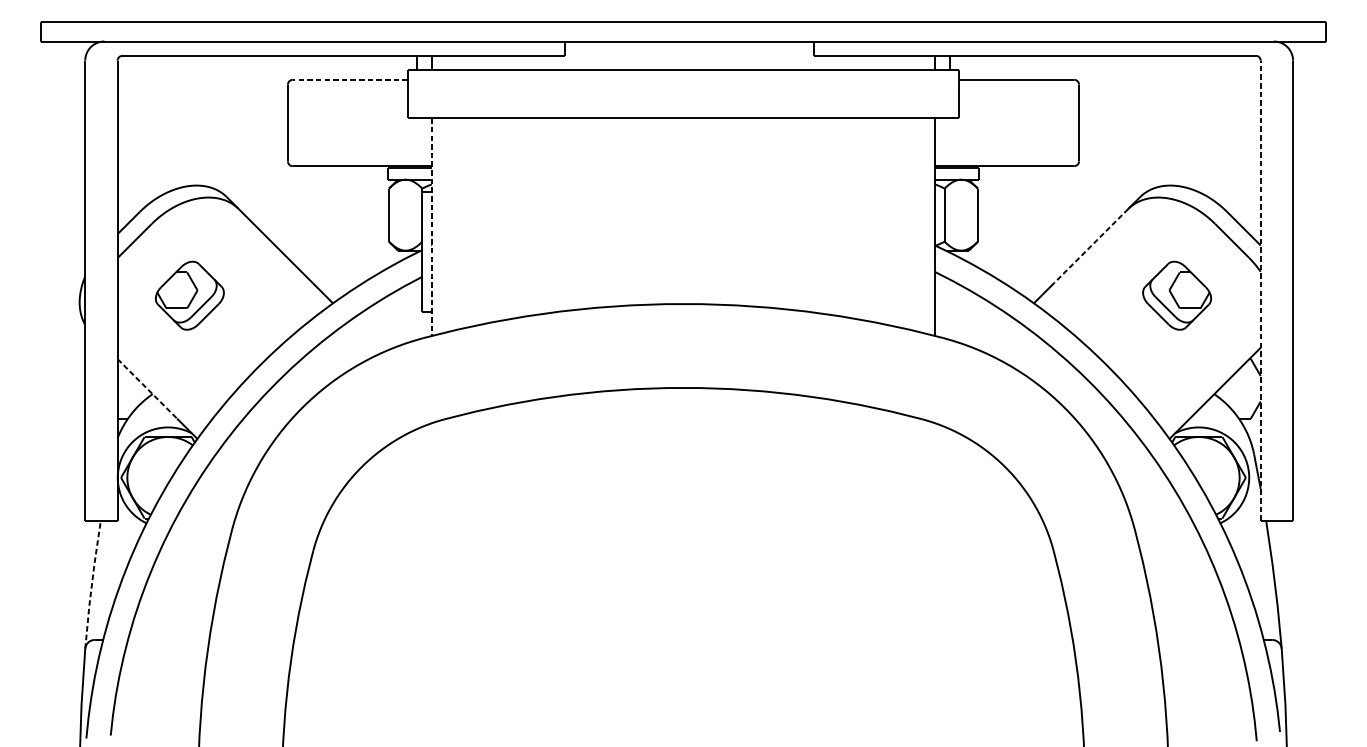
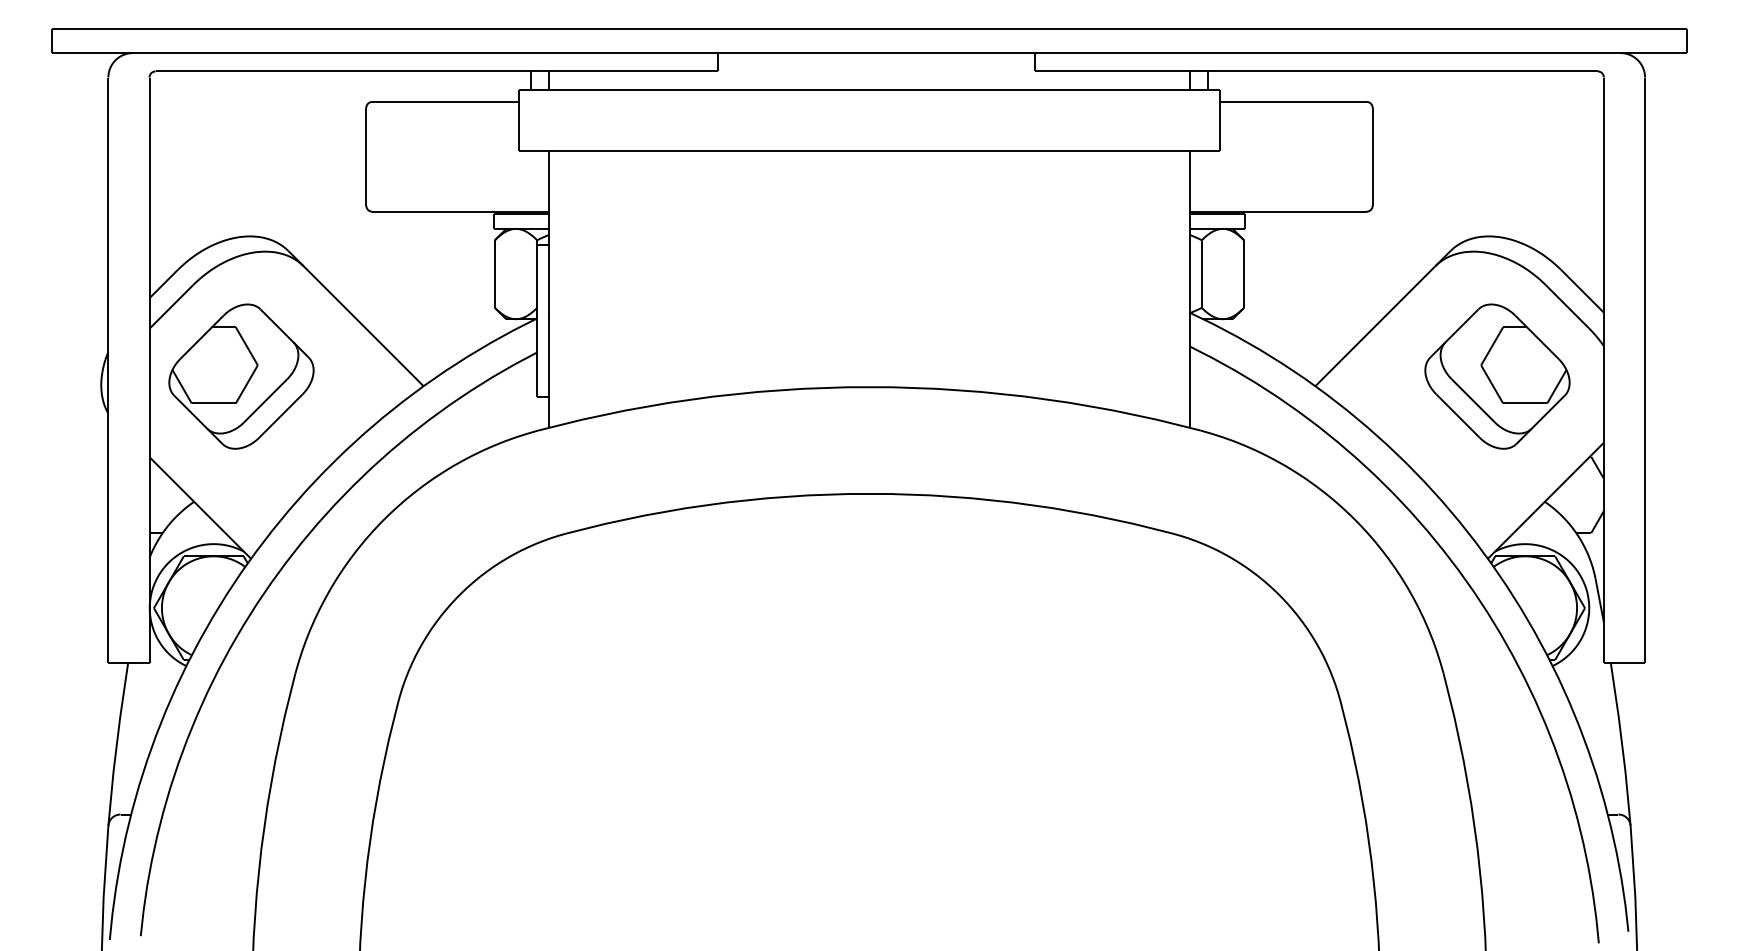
line: (350, 79) -> (445, 101), dashed -> solid
line: (431, 227) -> (549, 289), dashed -> solid
line: (1091, 246) -> (1388, 313), dashed -> solid
line: (1260, 290) -> (1603, 370), dashed -> solid
part: (189, 295) -> (241, 376), size x1.67
part: (1177, 295) -> (1497, 376), size x1.67
line: (147, 389) -> (187, 495), dashed -> solid
line: (91, 584) -> (116, 743), dashed -> solid

